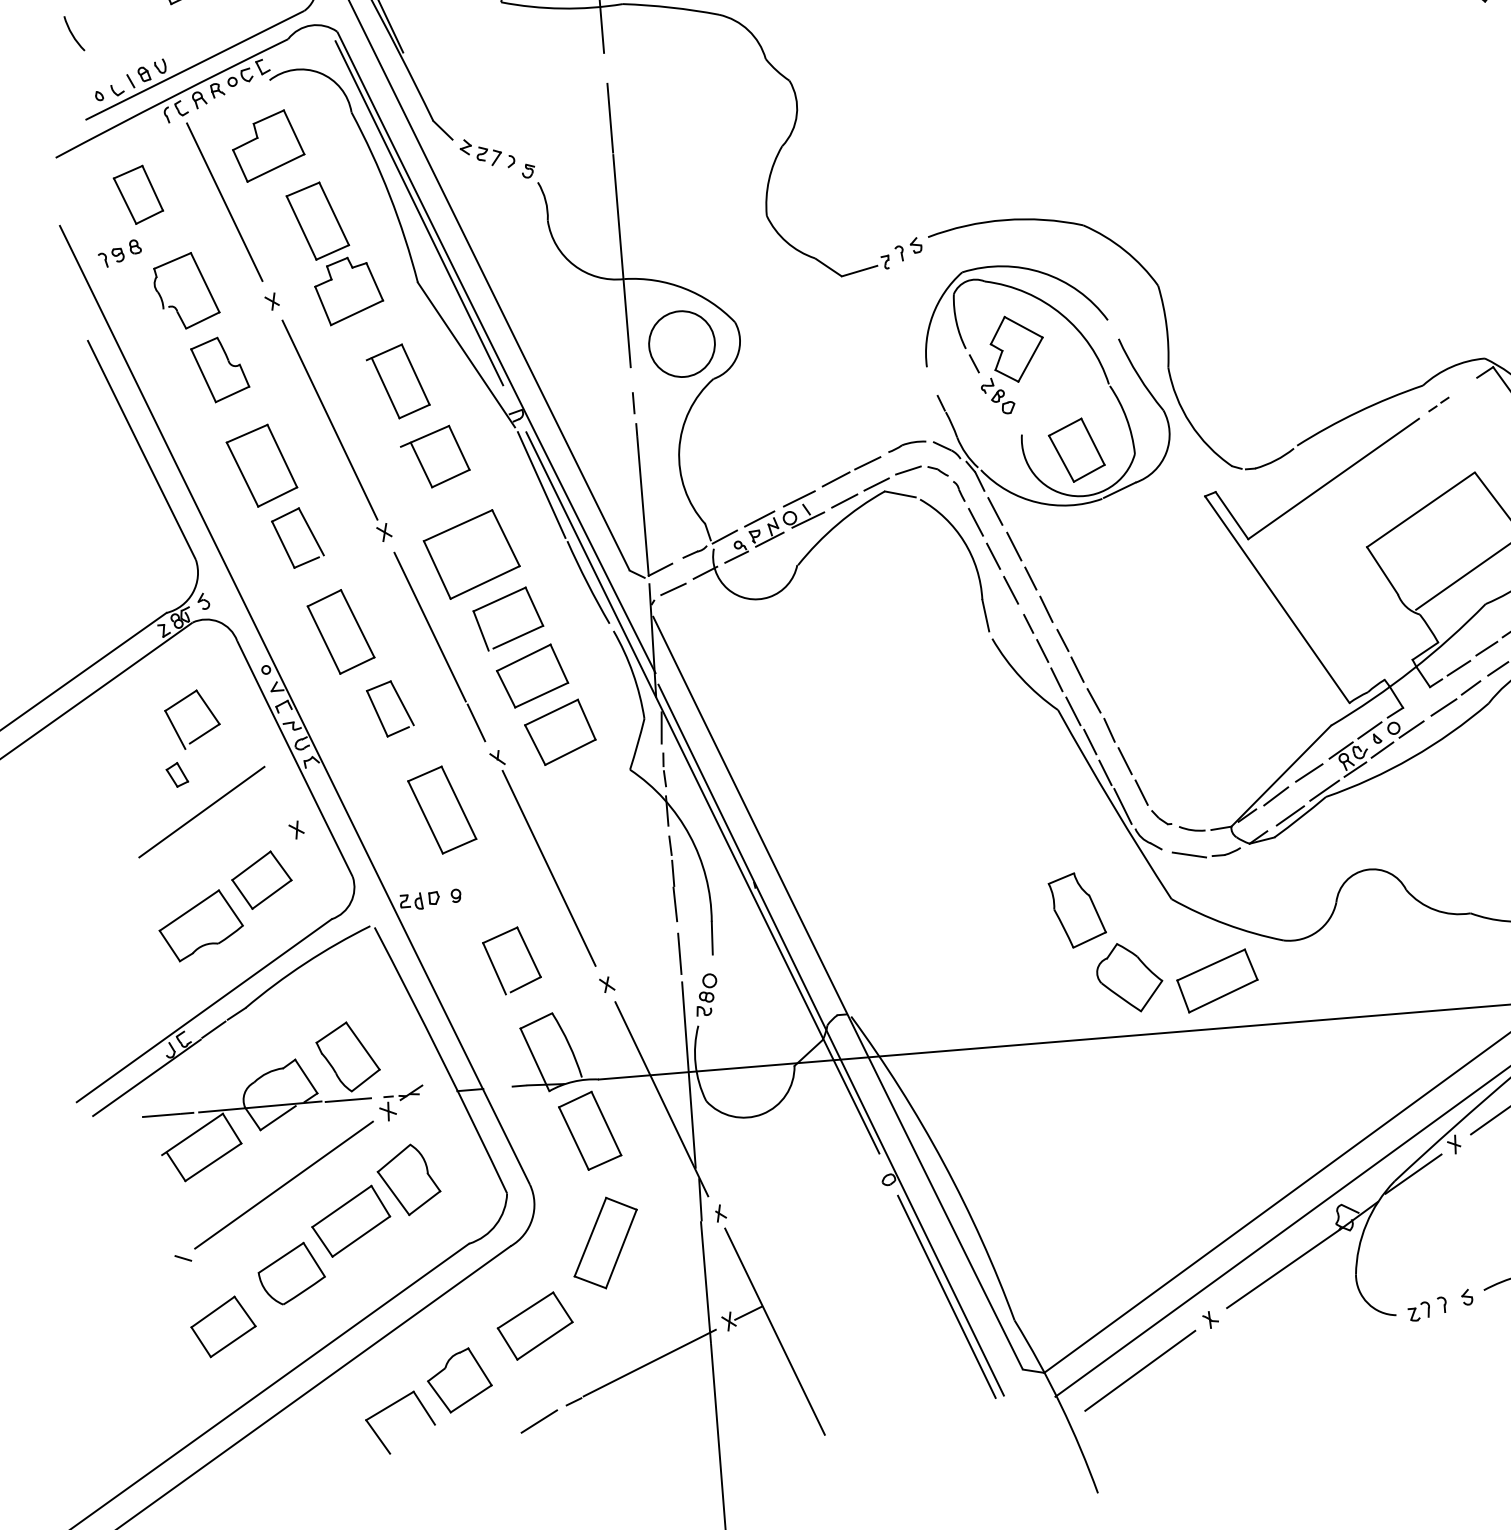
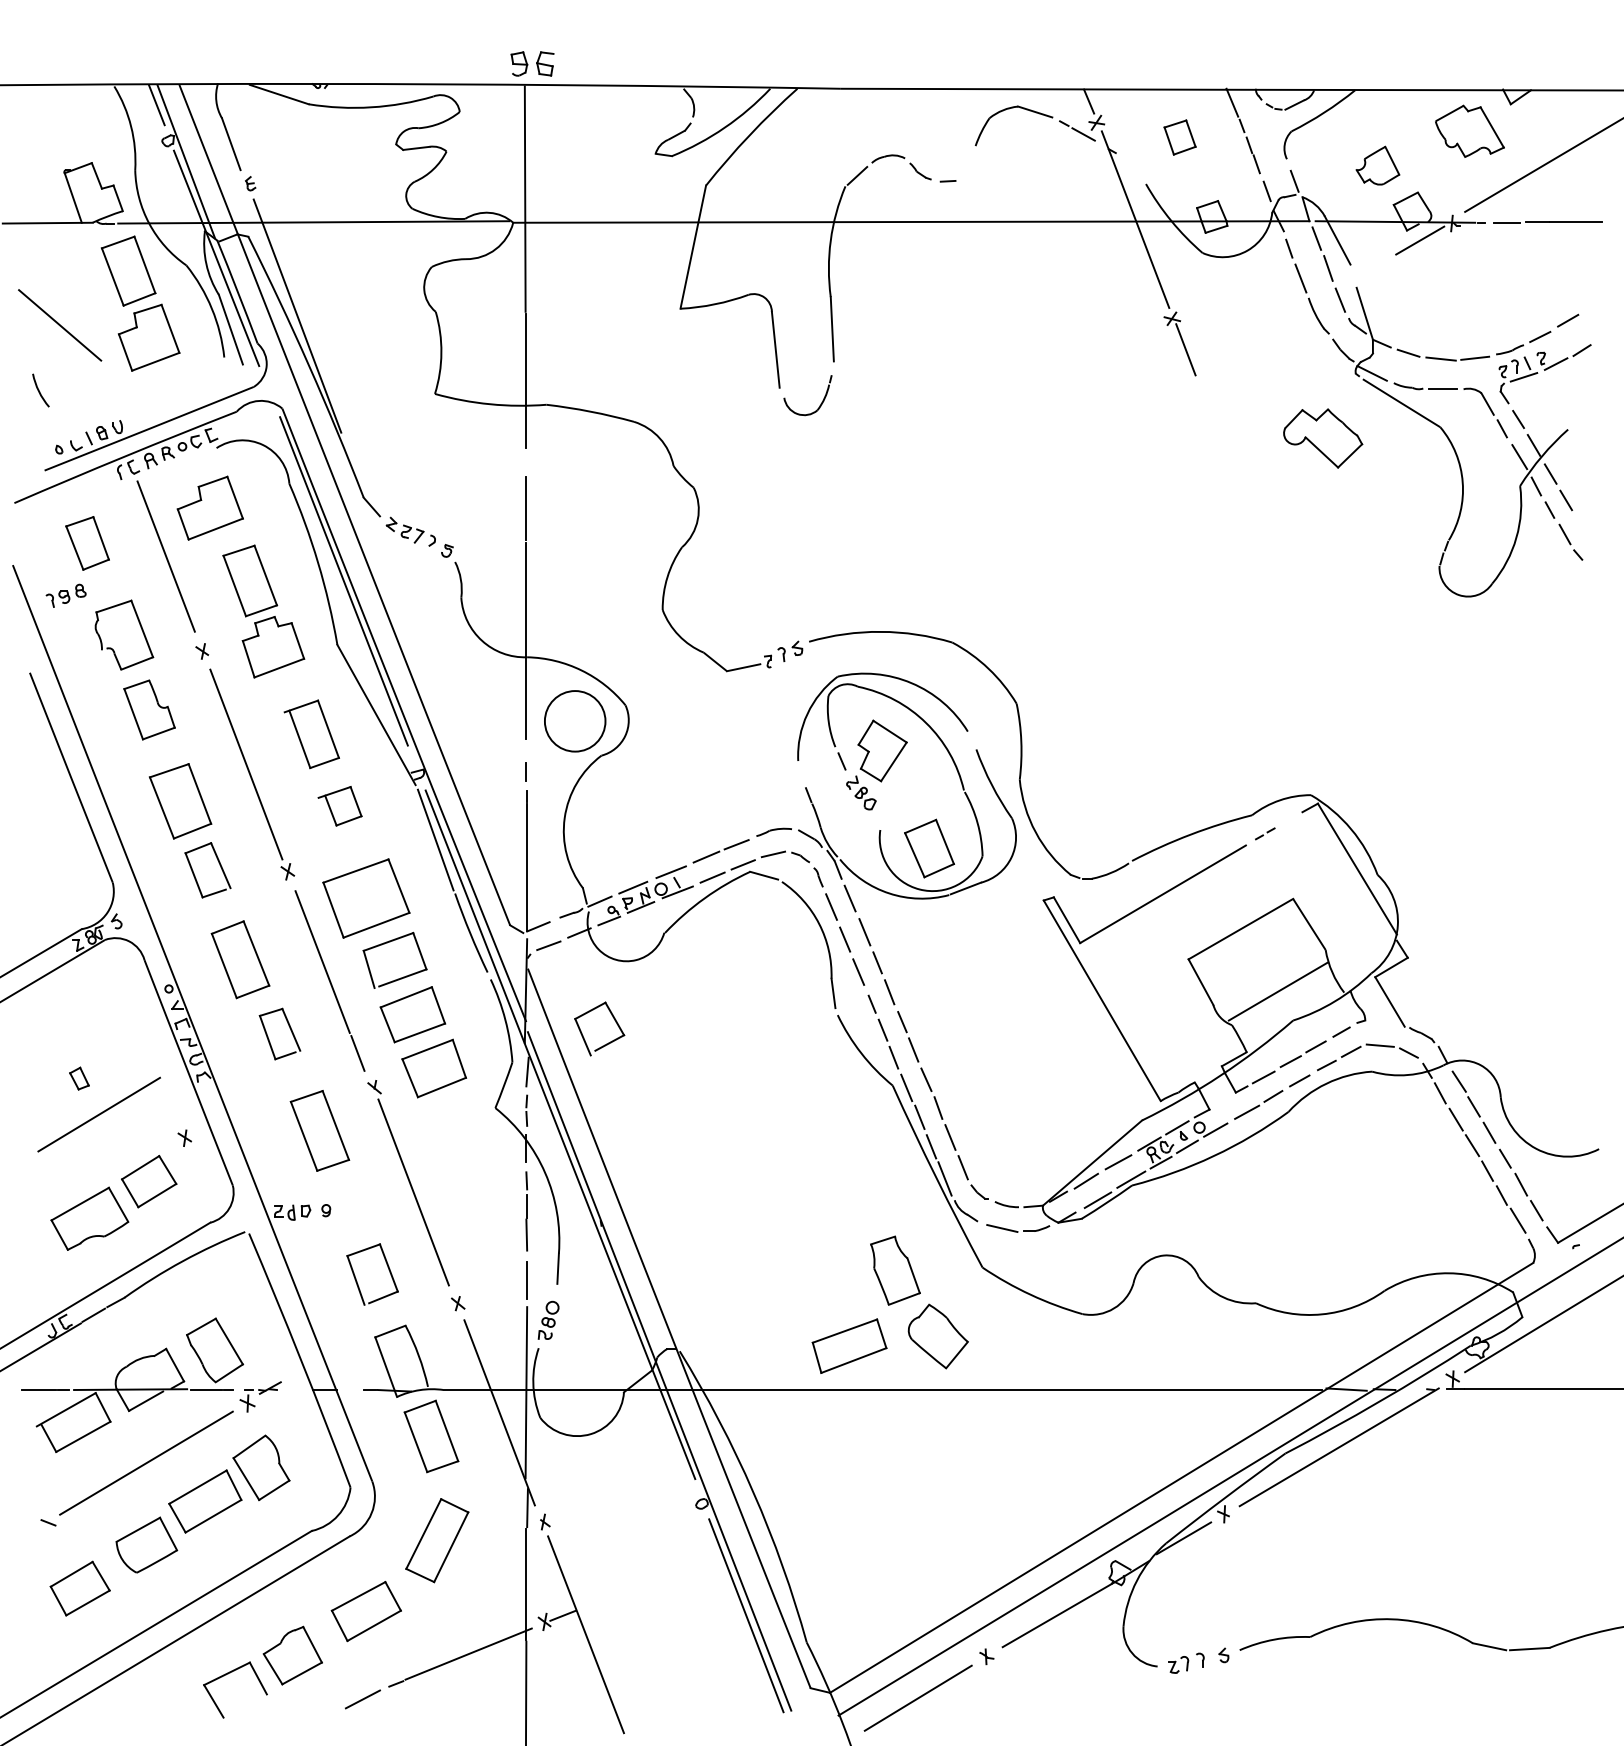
part: (434, 456) -> (339, 805), size x0.7
part: (201, 734) -> (606, 1043), moved
part: (1217, 980) -> (849, 1345), moved

